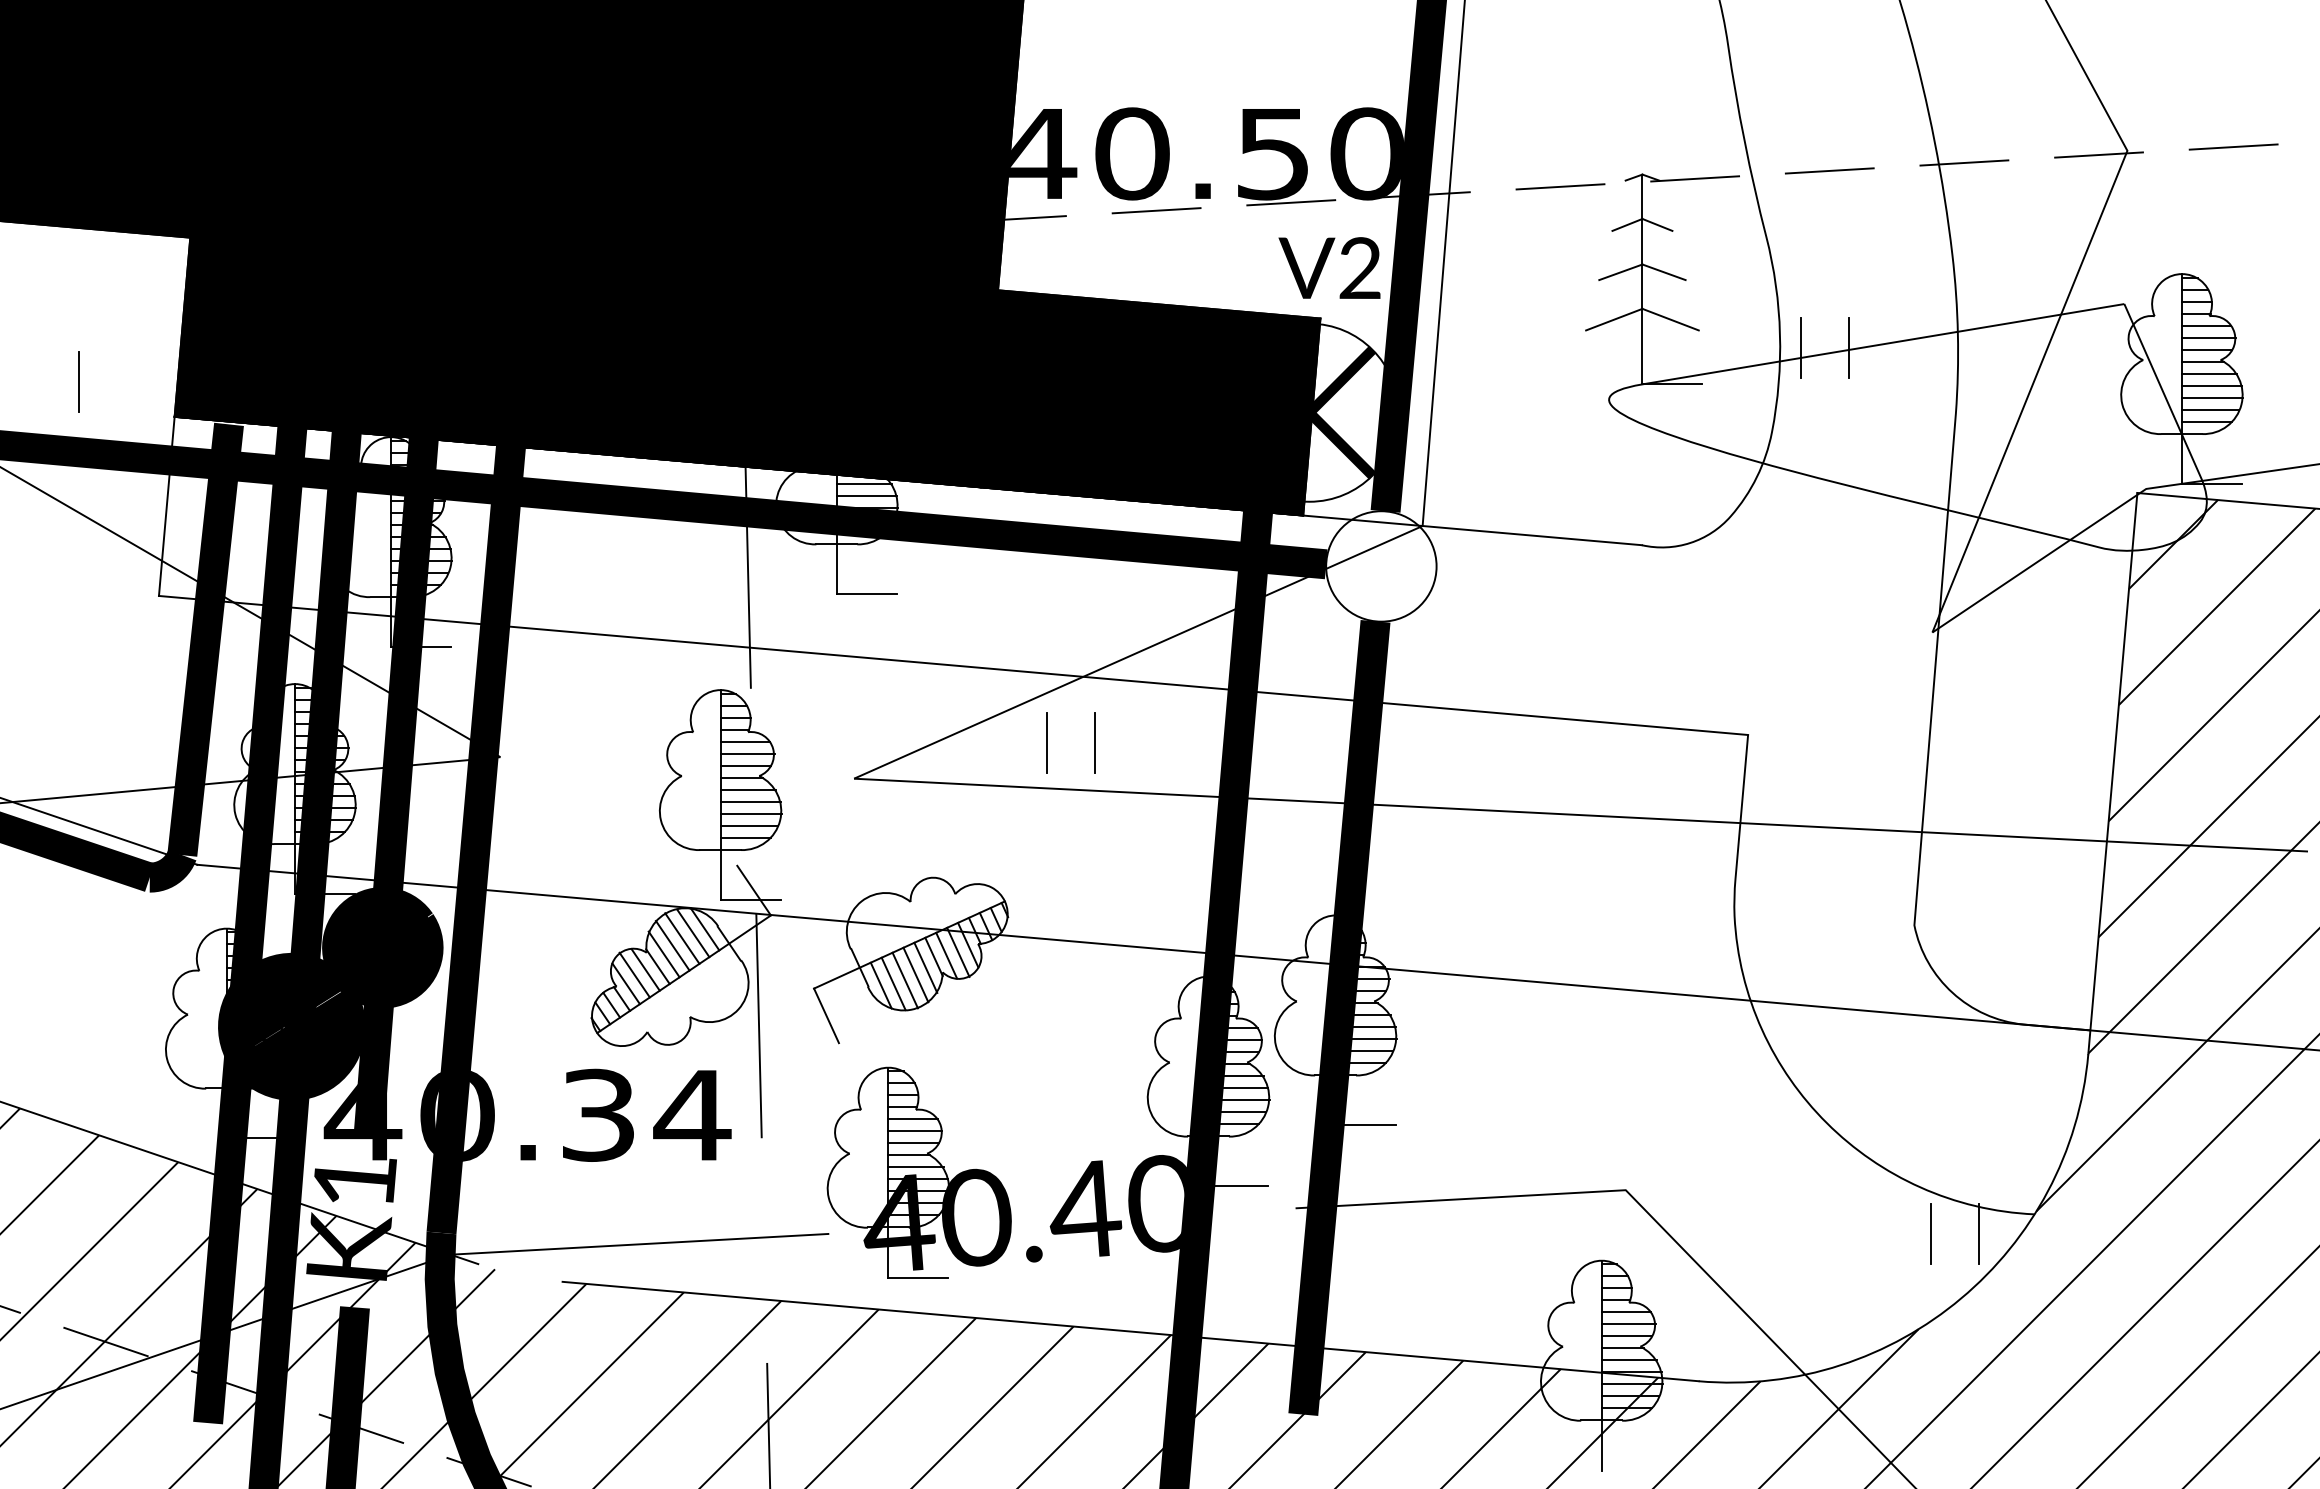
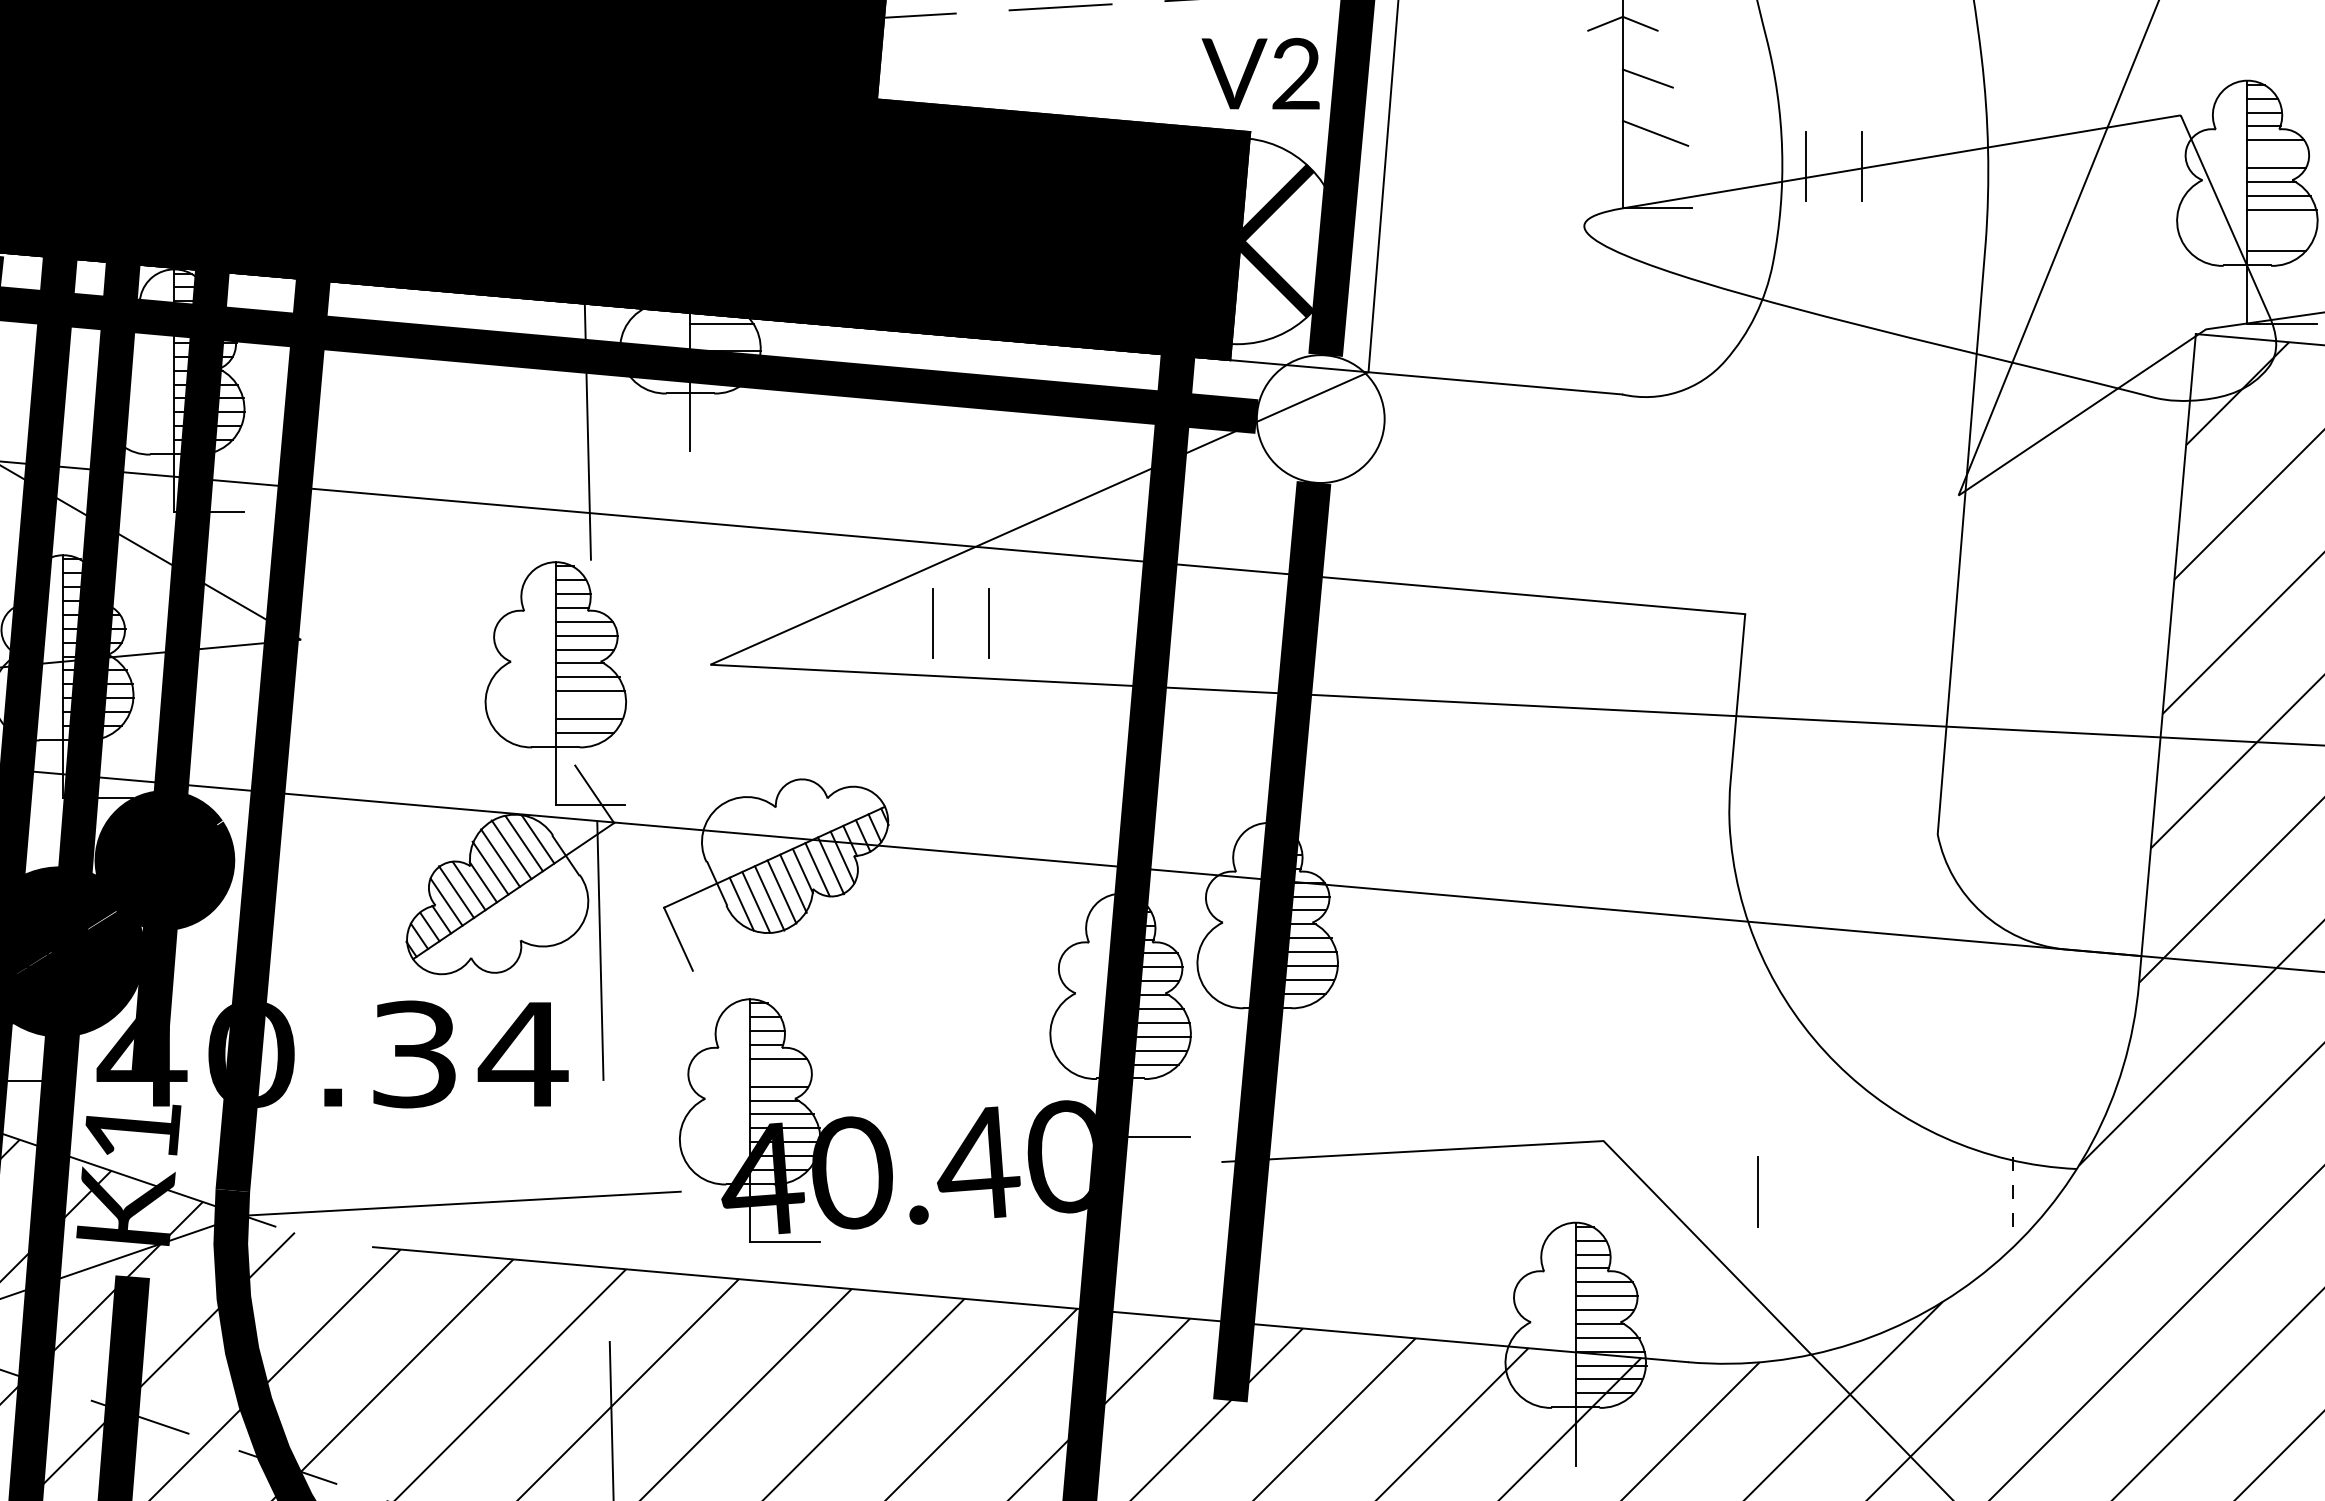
line: (1620, 272) -> (1597, 78), removed
line: (1614, 319) -> (1590, 133), removed
line: (2208, 337) -> (2278, 154), removed
line: (2212, 397) -> (2282, 223), removed
line: (2210, 409) -> (2280, 237), removed
line: (866, 495) -> (724, 336), removed
line: (866, 594) -> (724, 451), removed
line: (750, 813) -> (590, 705), removed
line: (1365, 1125) -> (1302, 1066), removed
line: (915, 1131) -> (781, 1073), removed
line: (1930, 1233) -> (1757, 1191), moved
line: (1979, 1234) -> (2013, 1192), solid -> dashed

